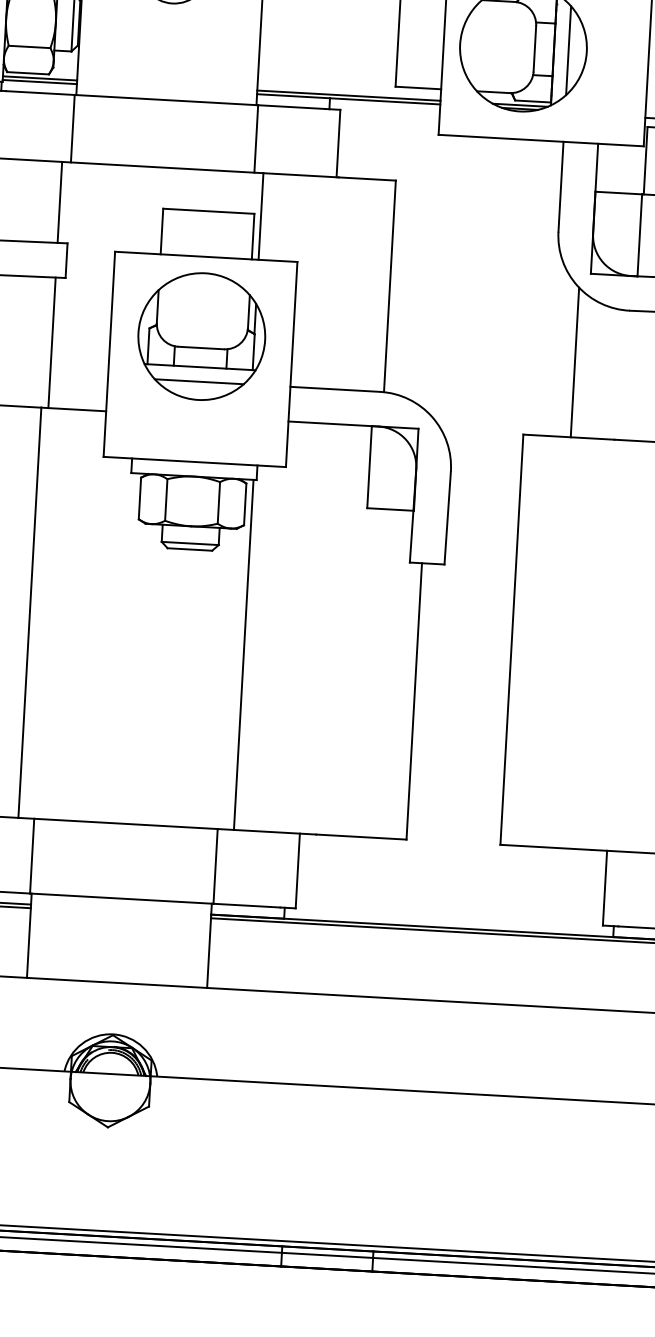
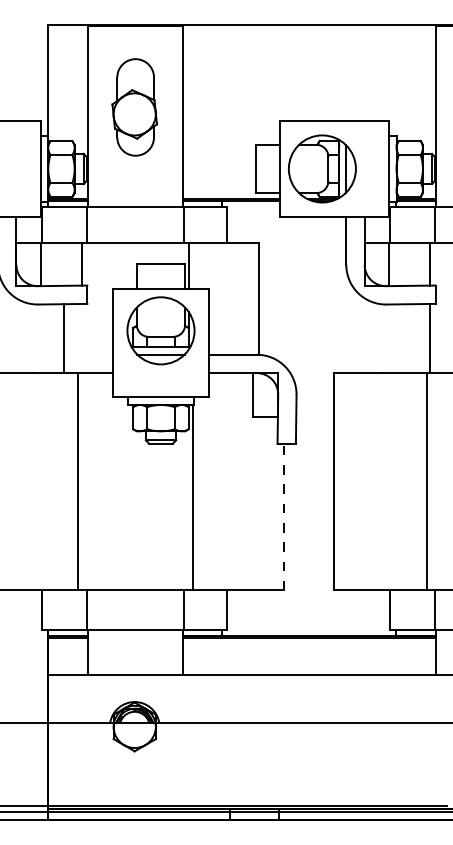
line: (52, 342) -> (64, 338), moved
line: (574, 362) -> (358, 333), removed
line: (413, 699) -> (283, 516), solid -> dashed

